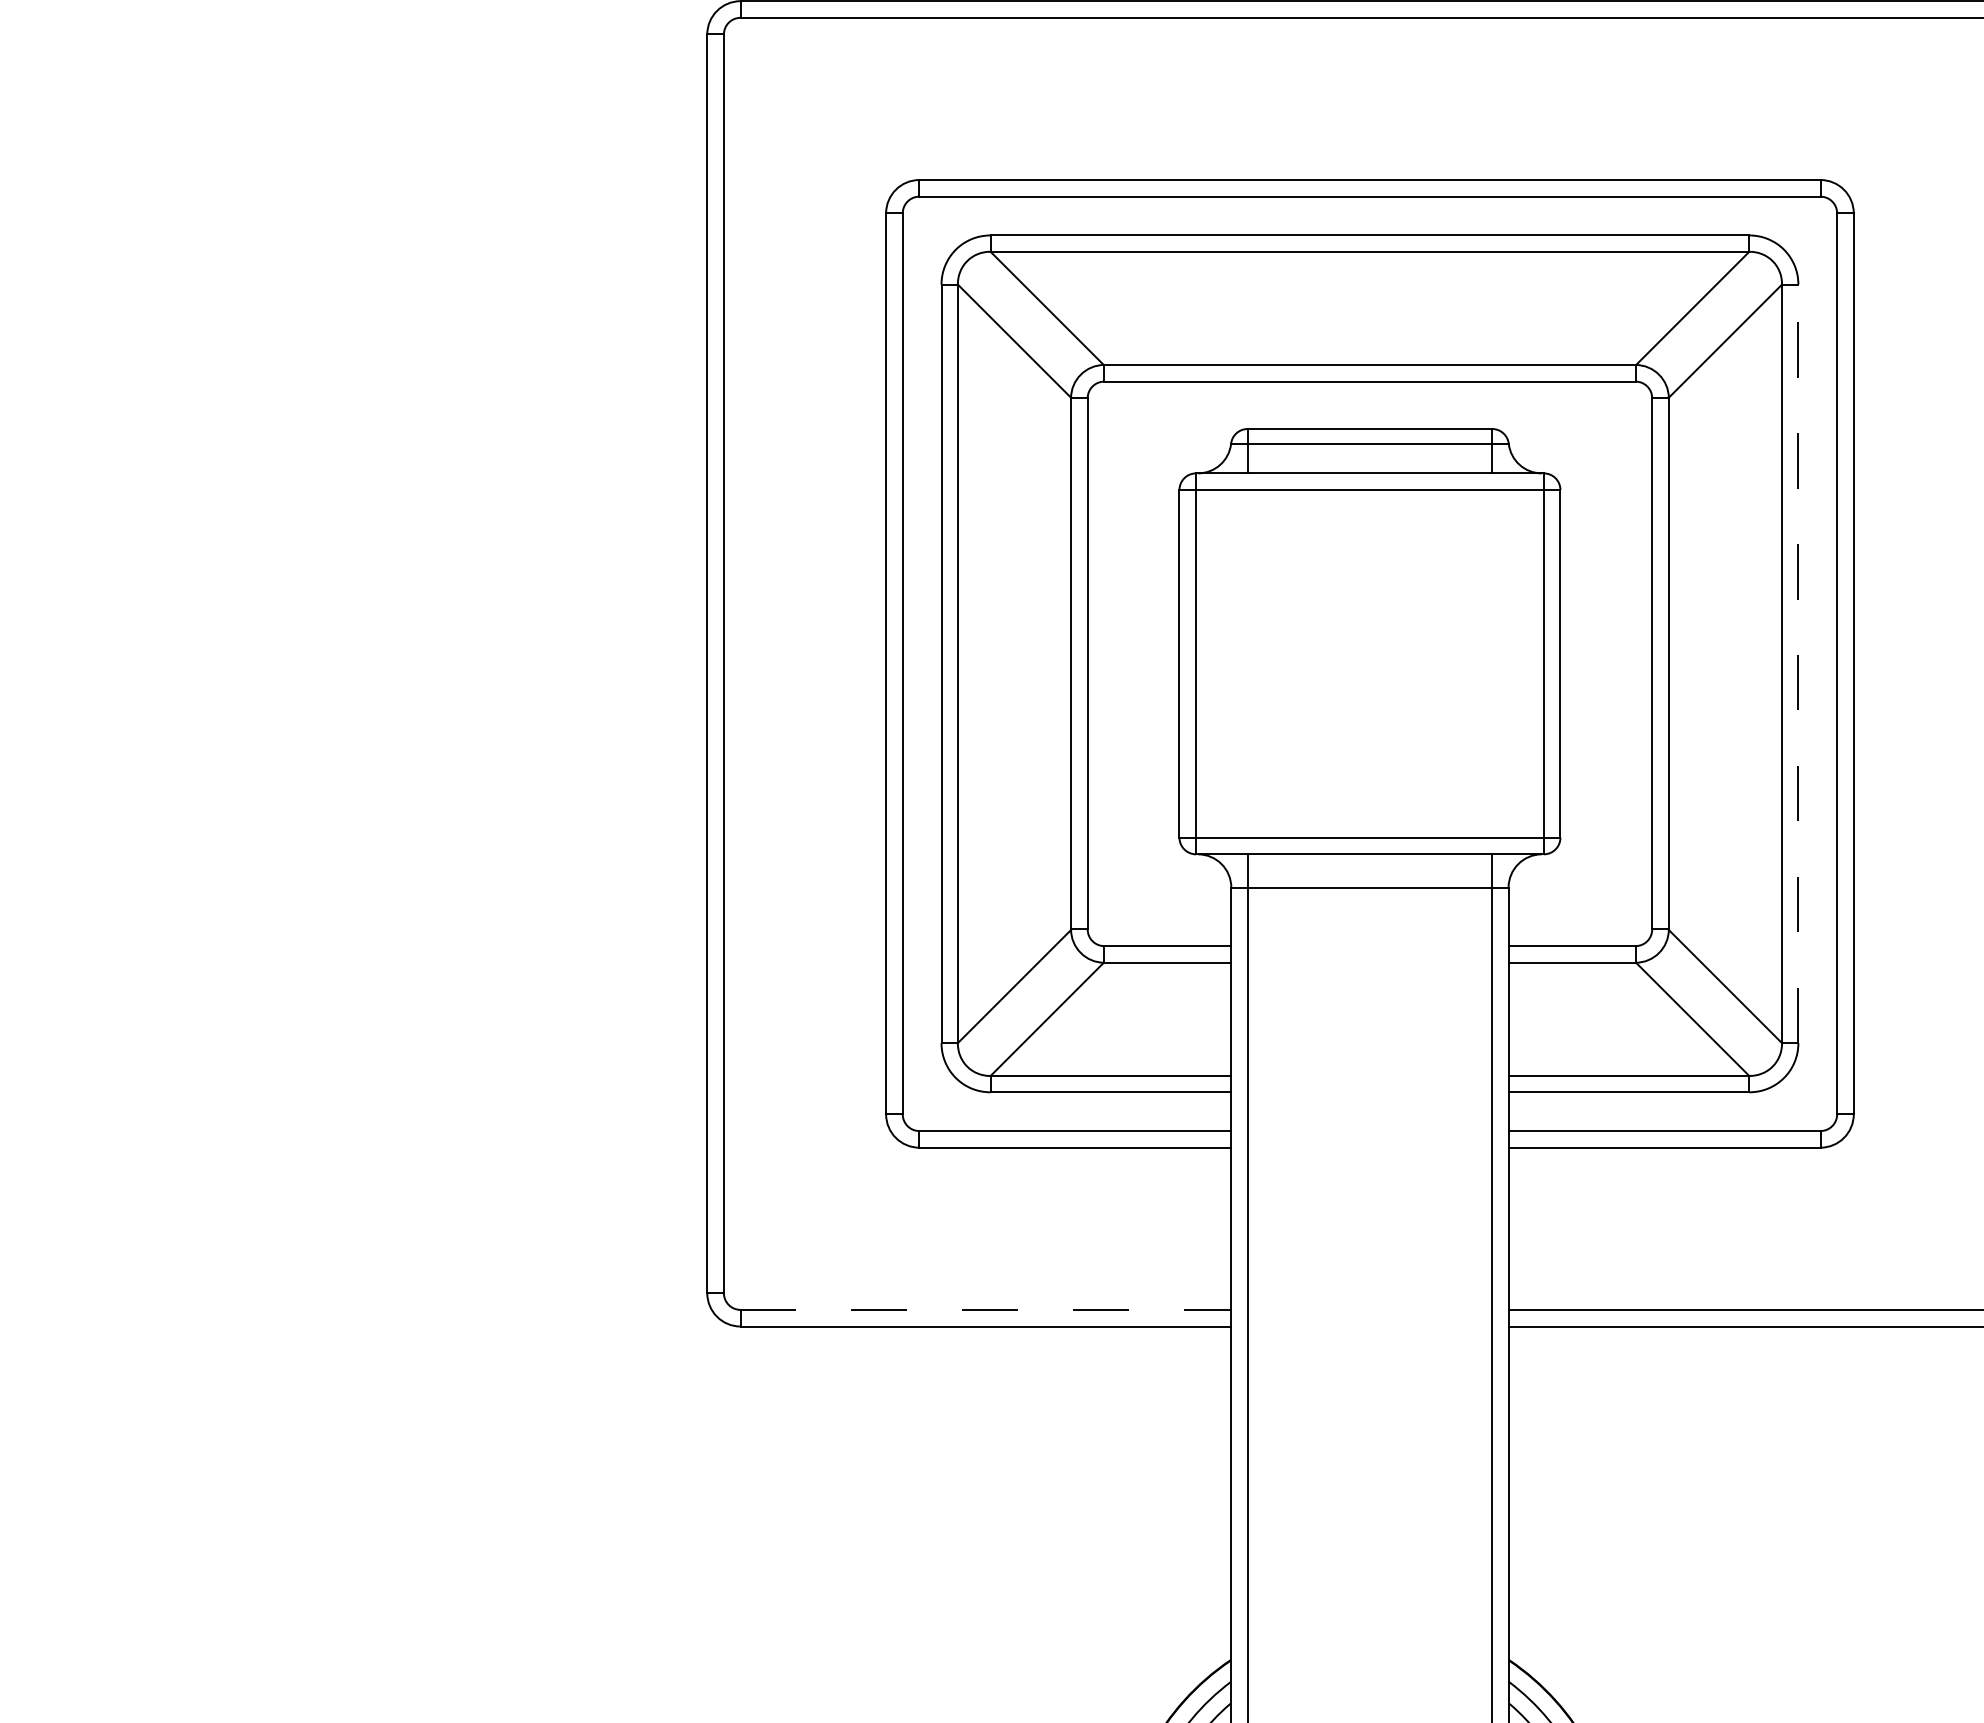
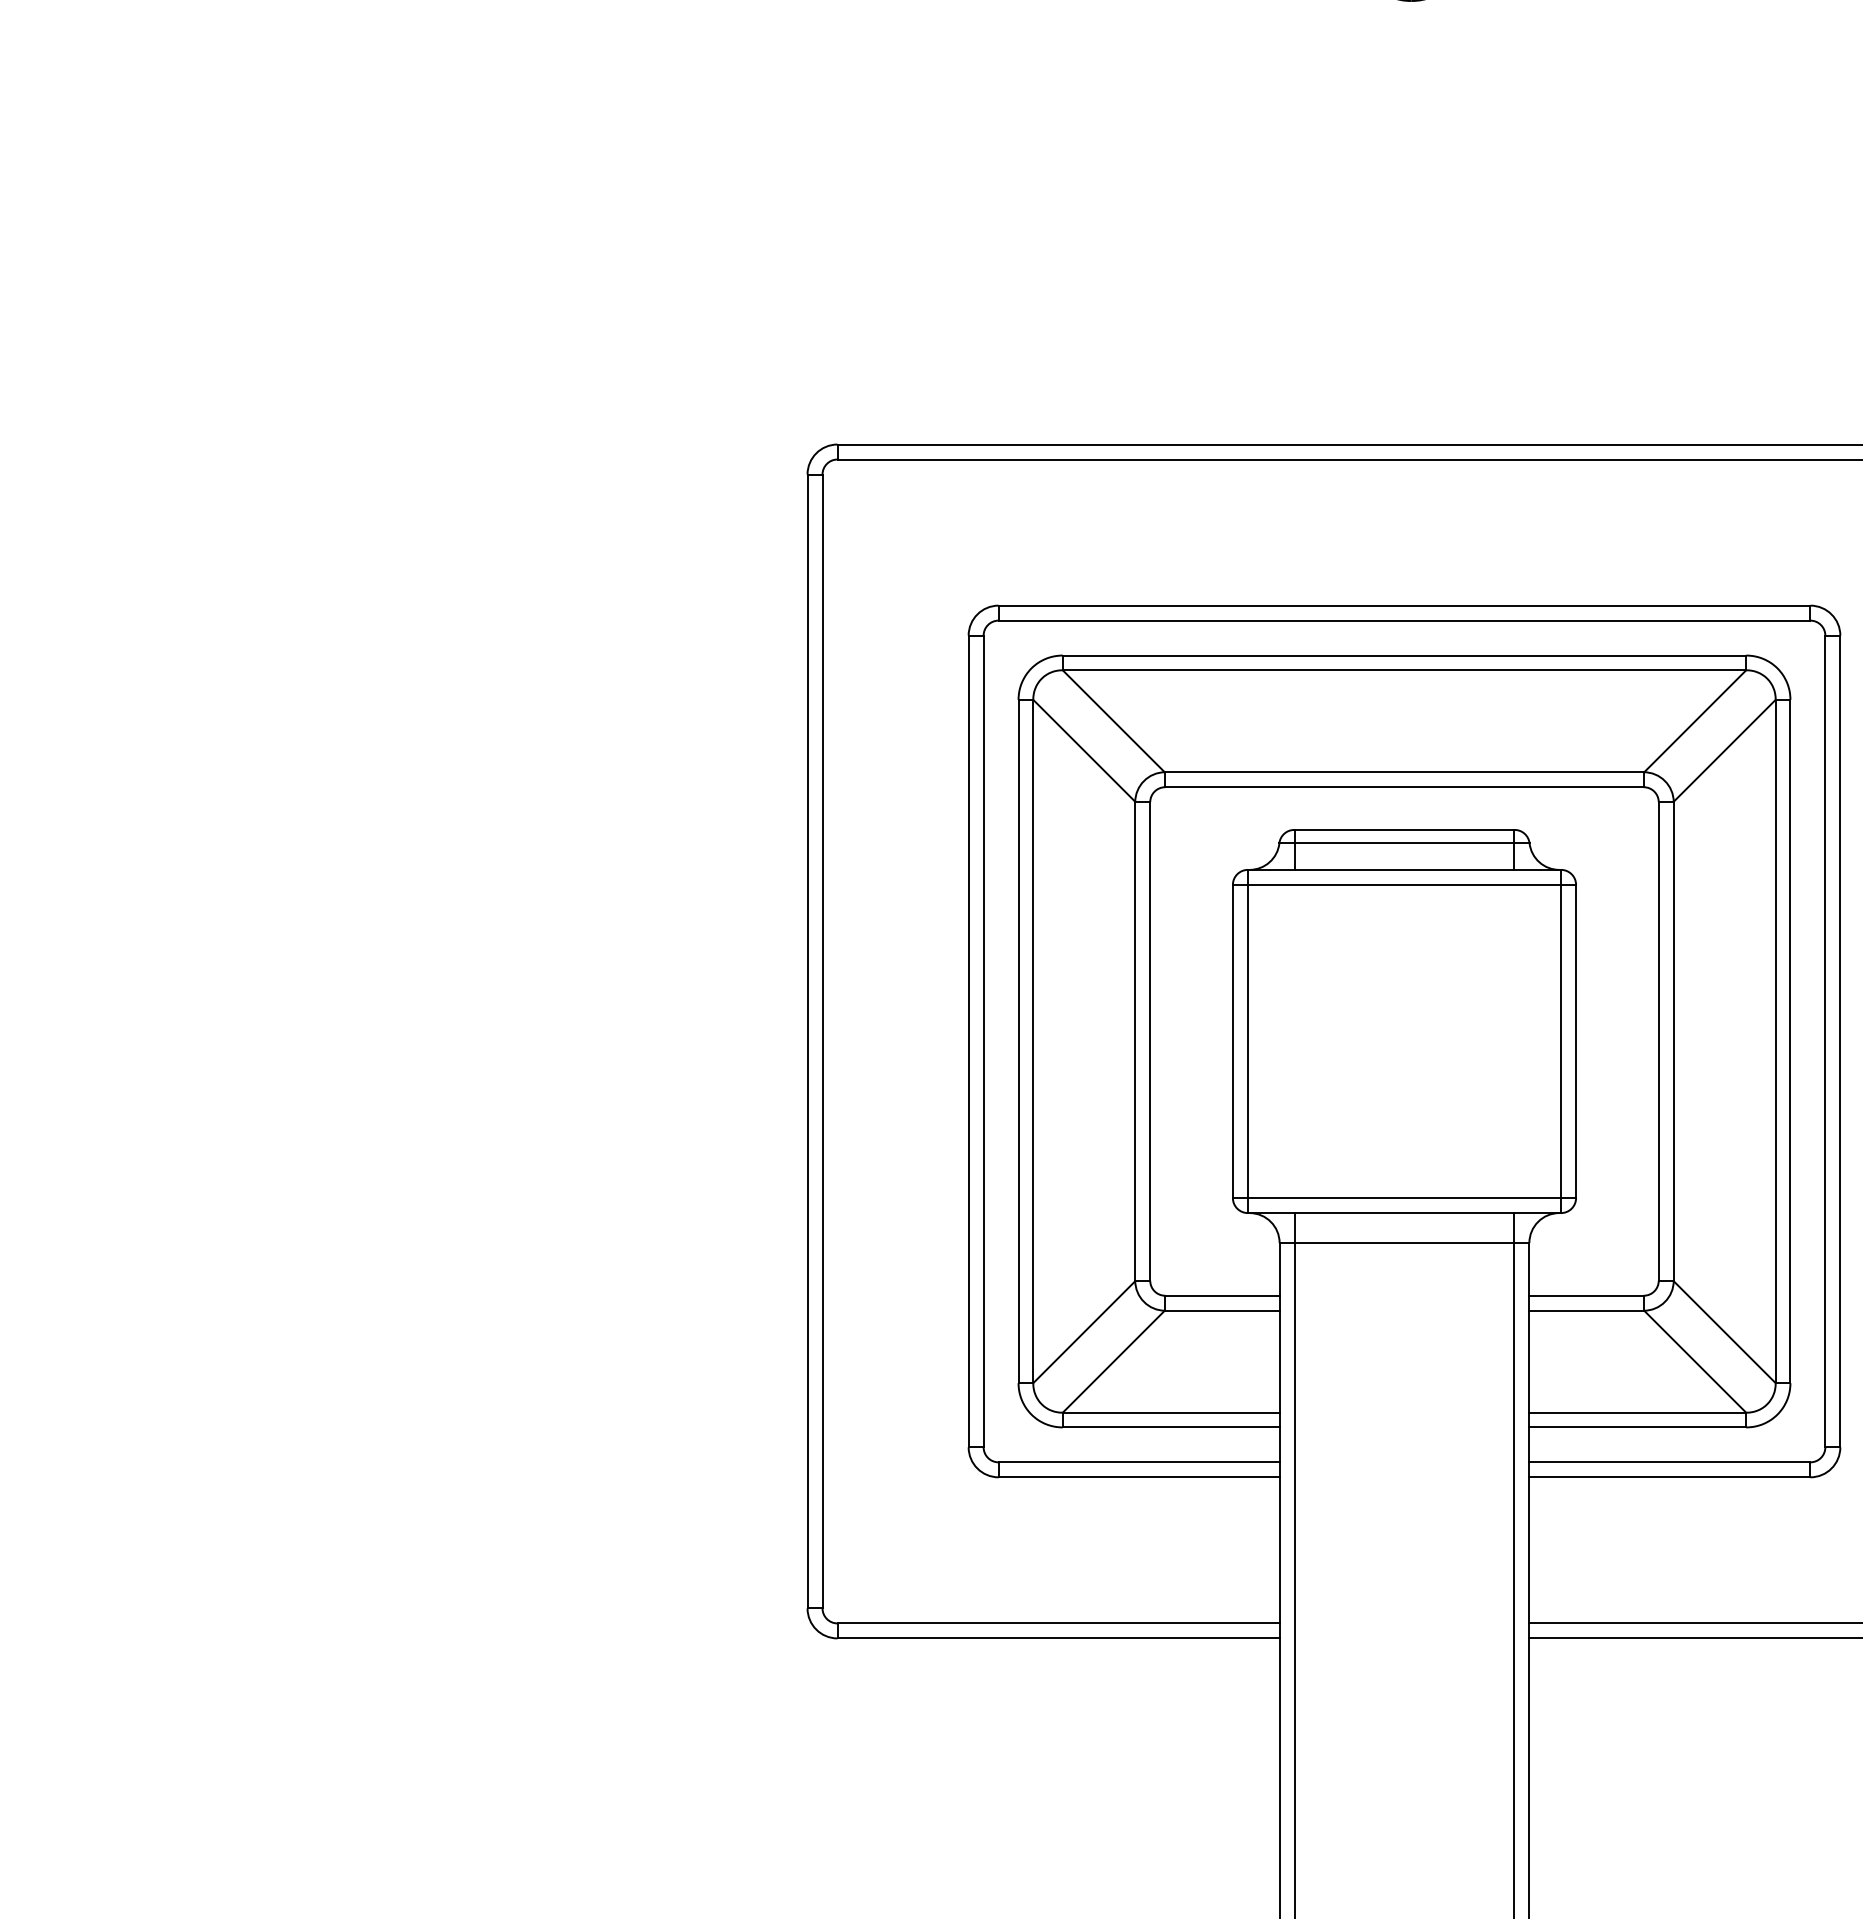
line: (1798, 663) -> (1790, 1041), dashed -> solid
line: (986, 1309) -> (1059, 1623), dashed -> solid

